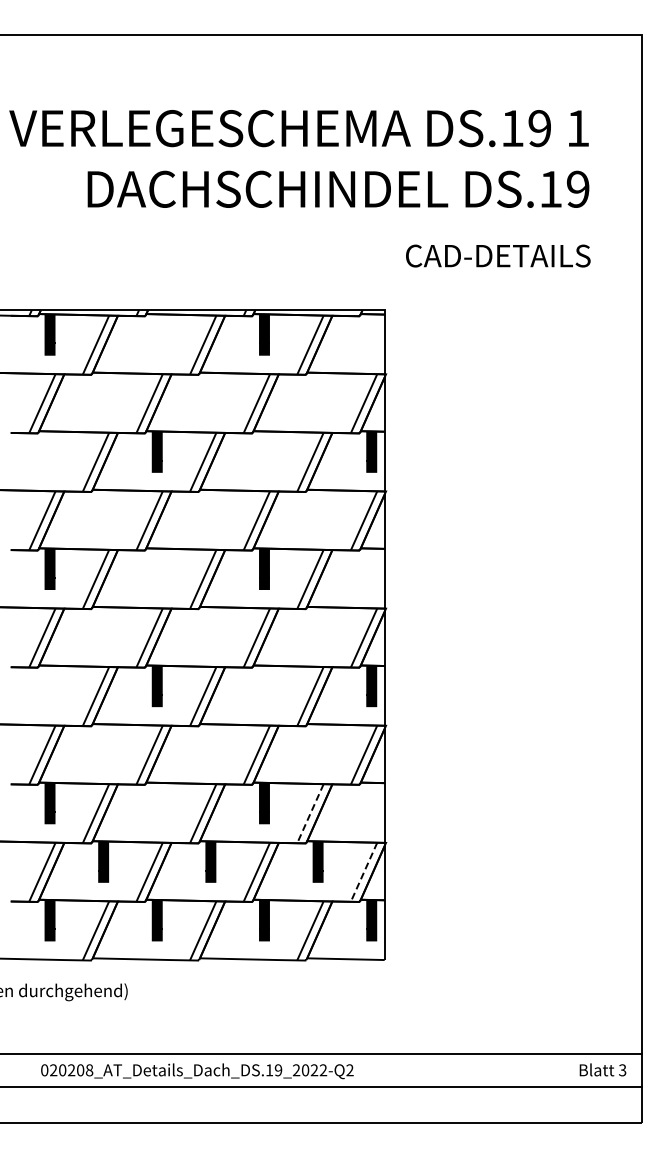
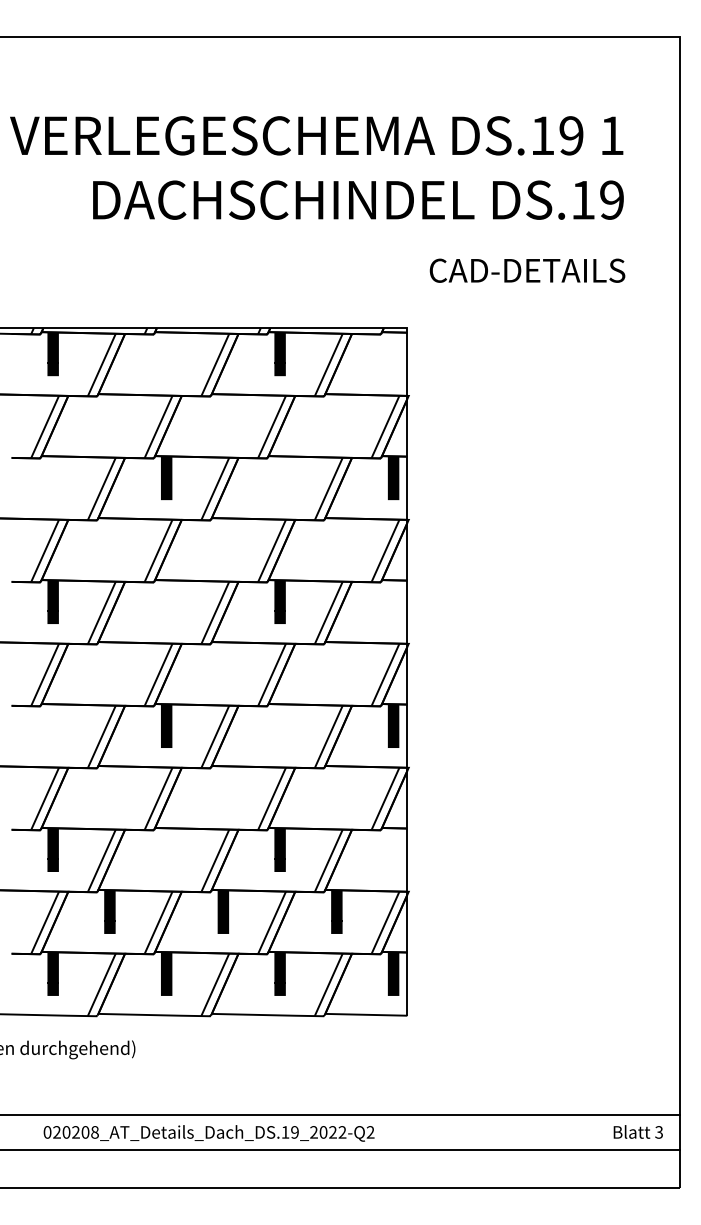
line: (310, 814) -> (328, 861), dashed -> solid
line: (363, 872) -> (384, 923), dashed -> solid

